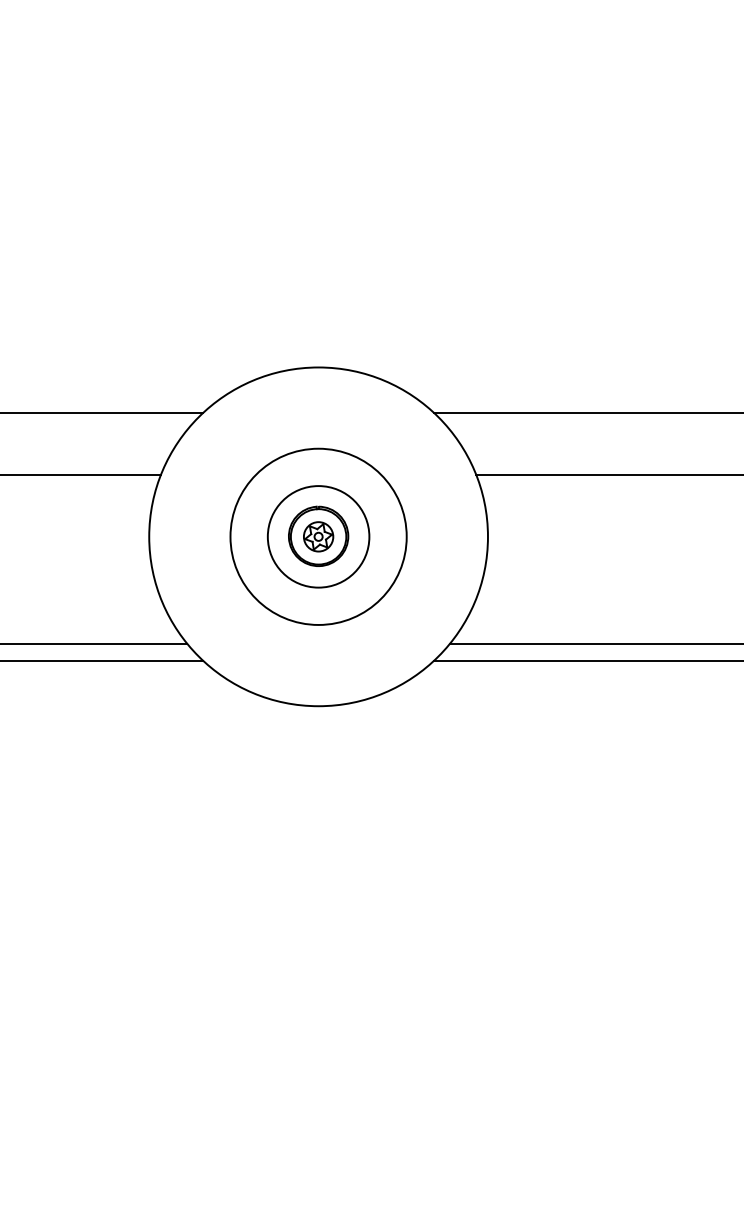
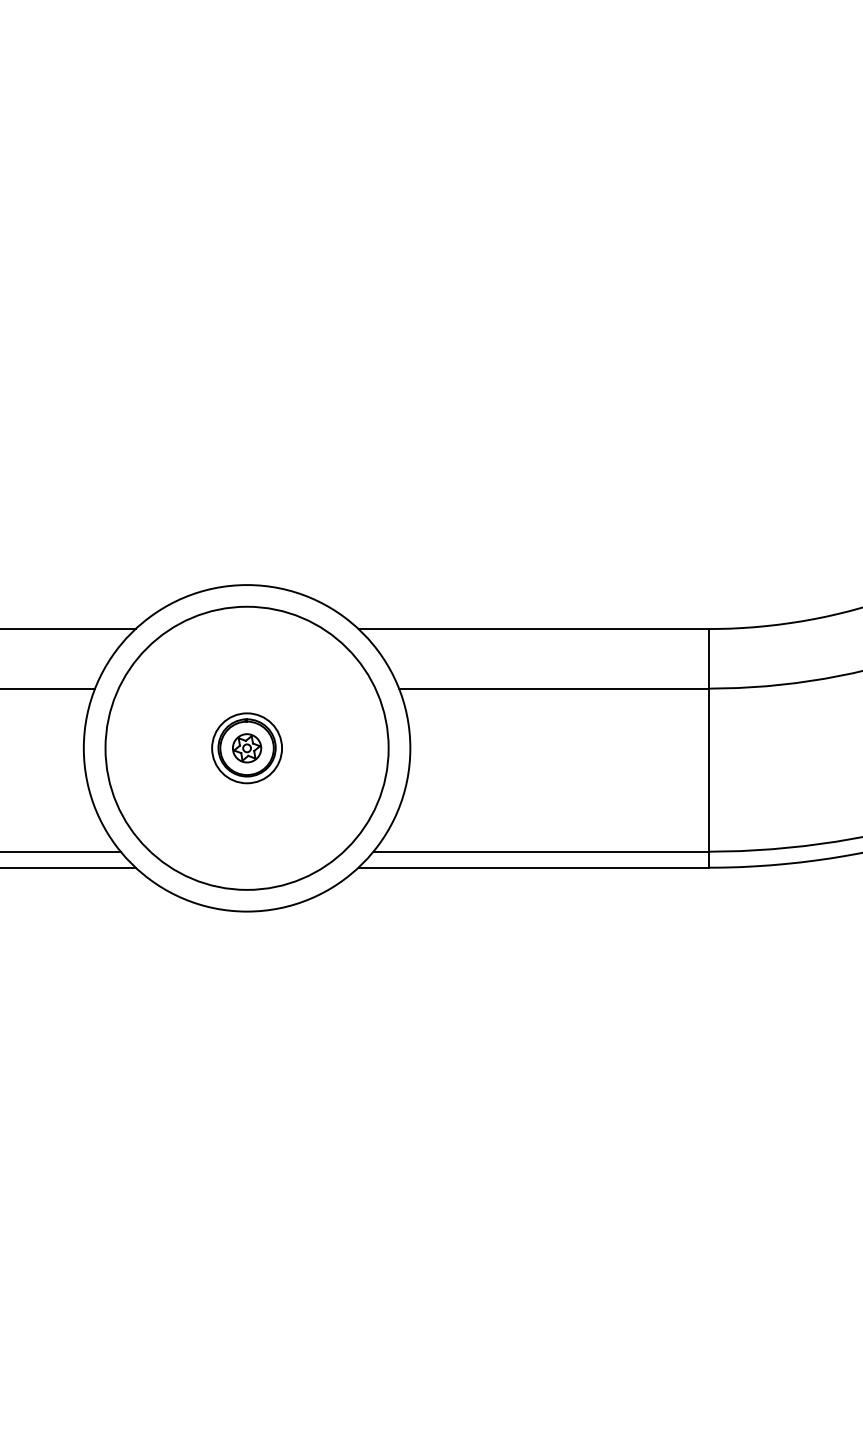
circle: (317, 535) -> (246, 747), size x1.67
circle: (319, 537) -> (247, 748), size x0.71

